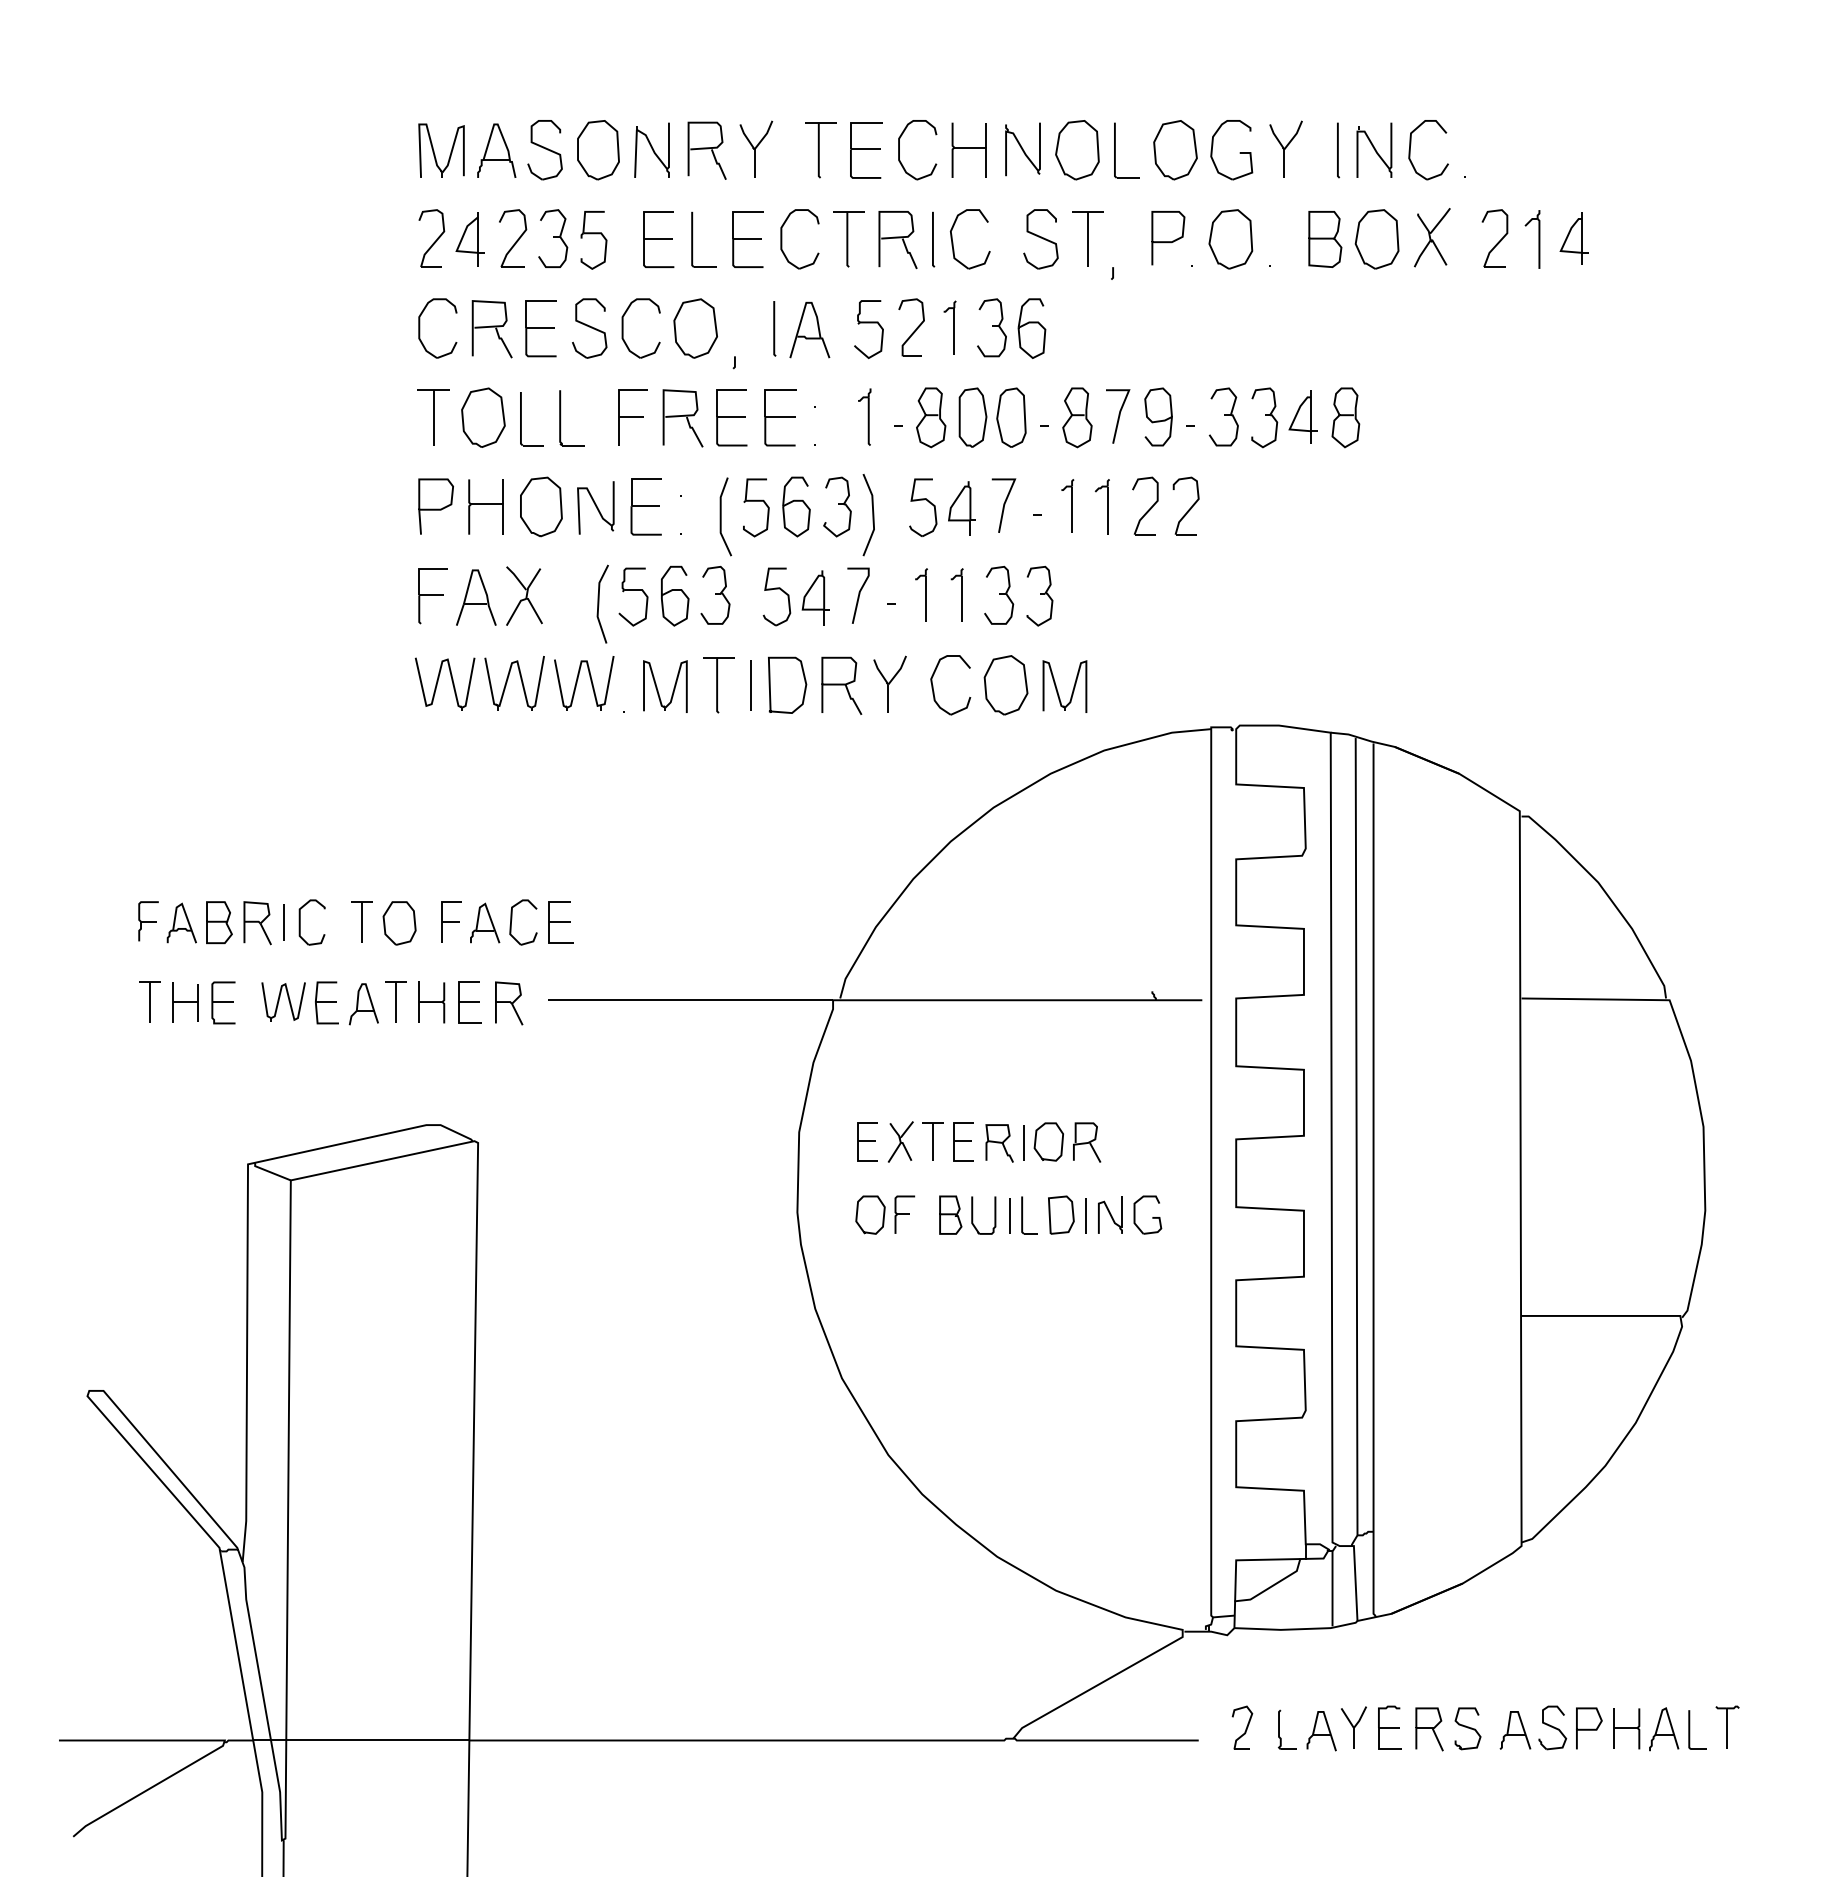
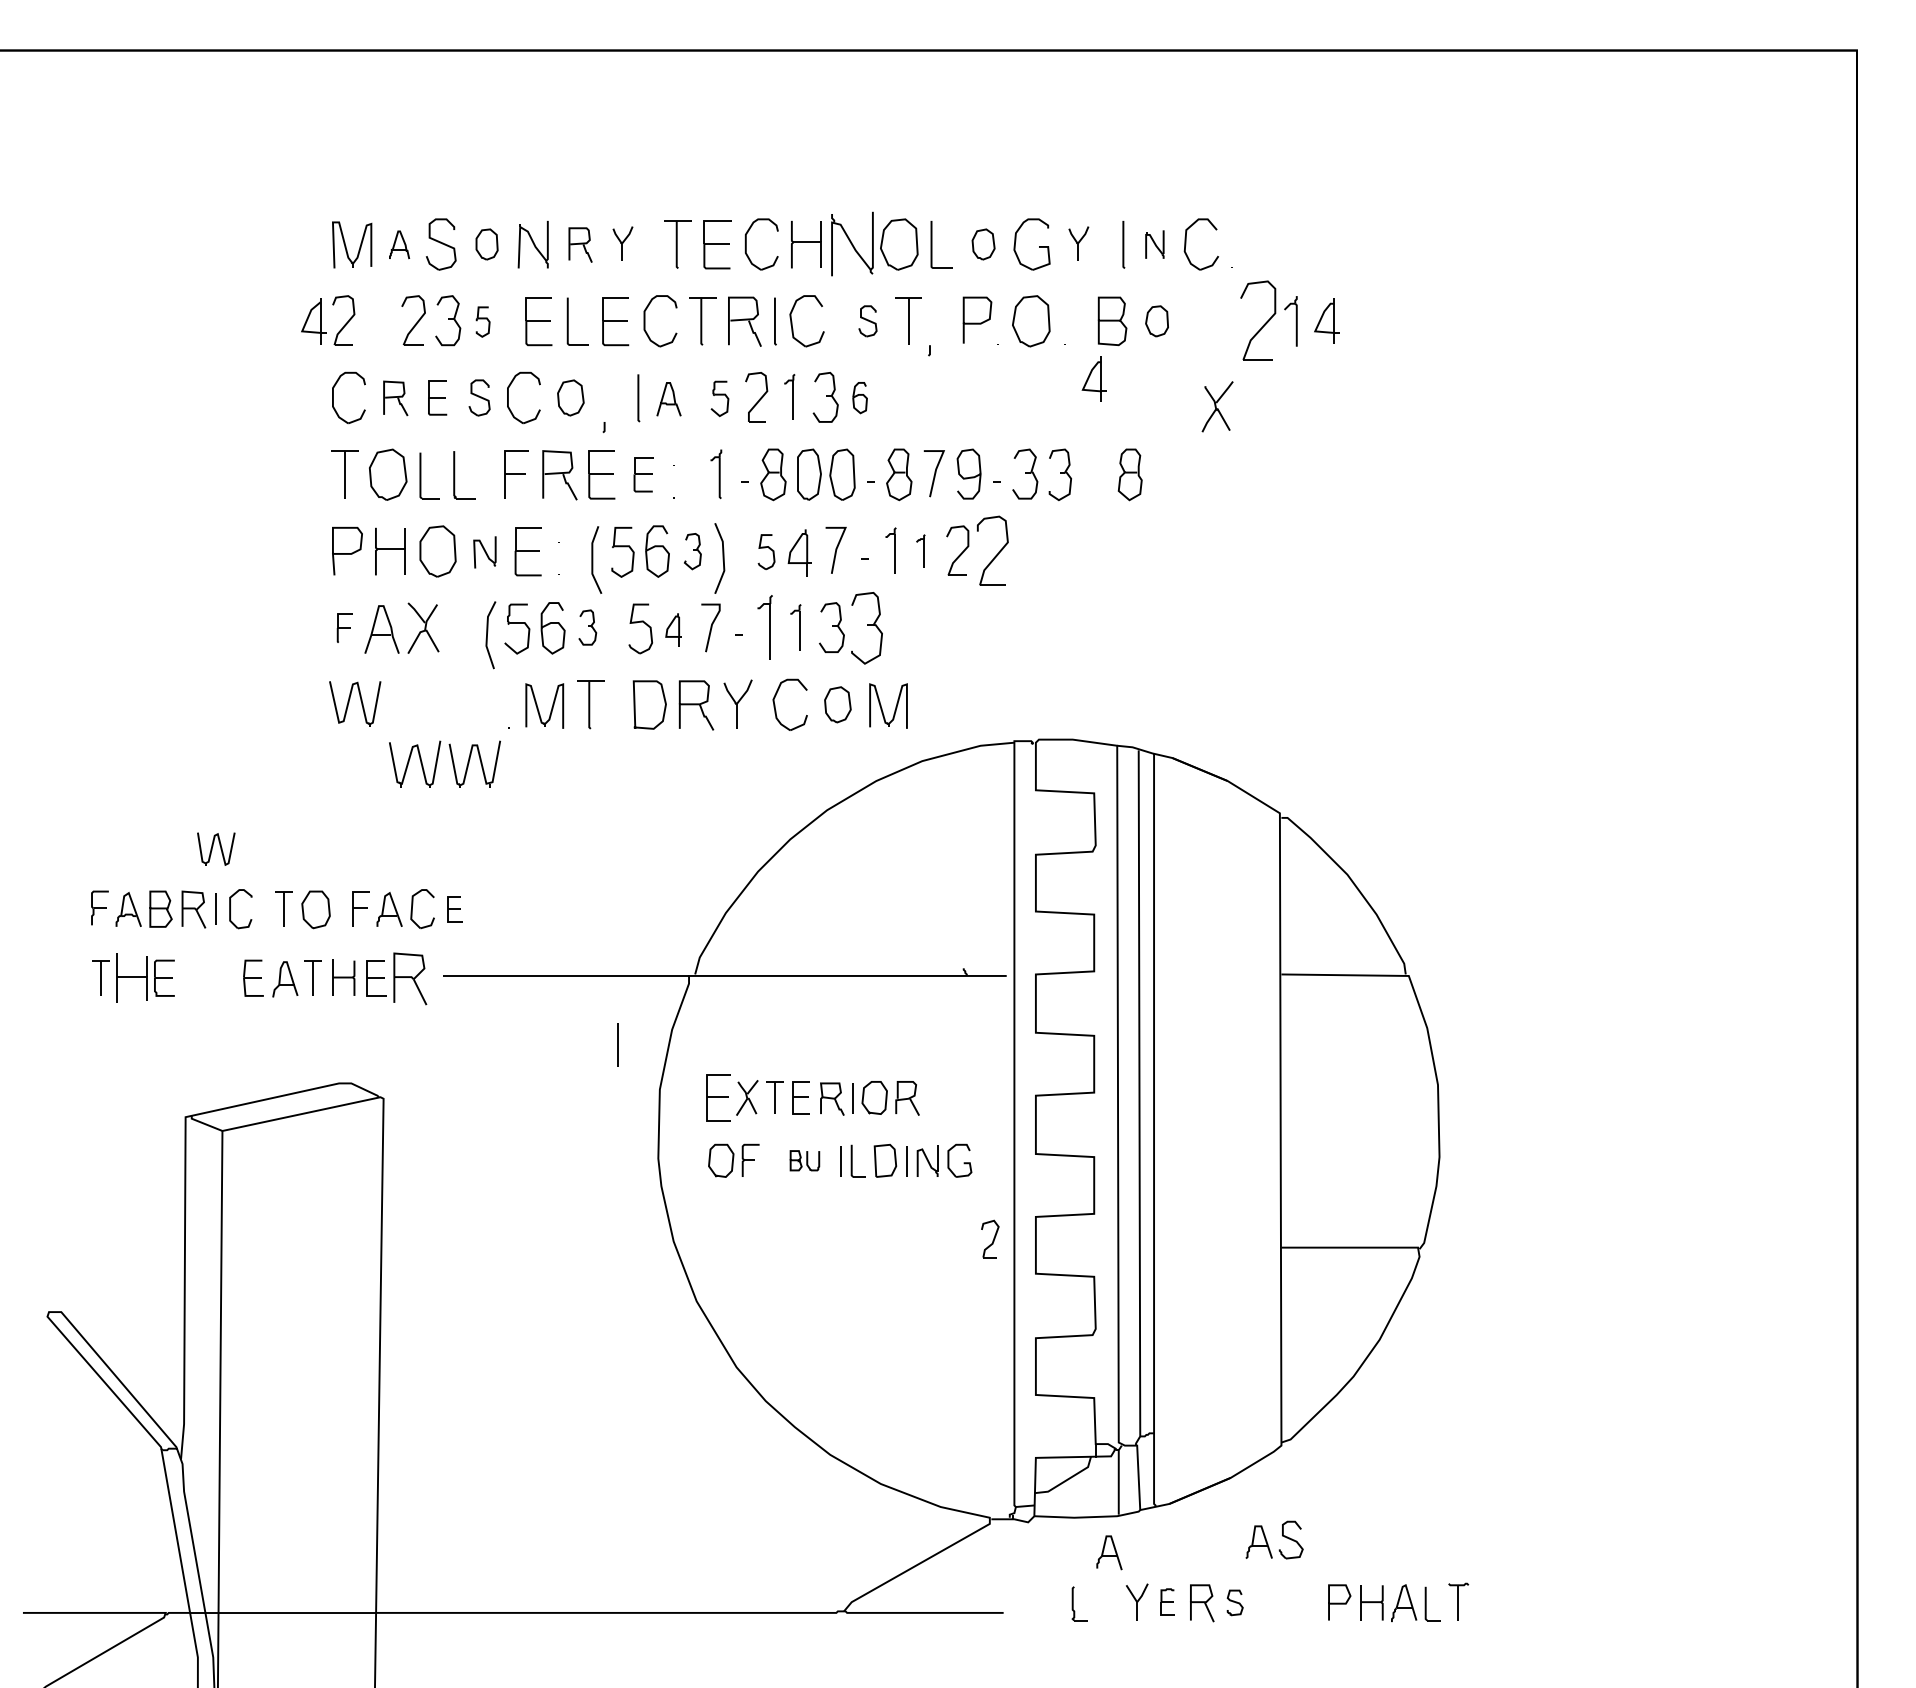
part: (755, 148) -> (622, 243), size x0.7
part: (1023, 148) -> (852, 243), size x1.4
part: (1285, 148) -> (1078, 243), size x0.7
part: (496, 150) -> (399, 244), size x0.6
part: (597, 150) -> (486, 244), size x0.6
part: (1175, 150) -> (983, 244), size x0.6
part: (1374, 150) -> (1154, 244), size x0.6
part: (706, 151) -> (580, 245), size x0.7
part: (1432, 237) -> (1217, 406), moved
part: (1494, 238) -> (1258, 320), size x1.6
part: (469, 239) -> (313, 321), moved
part: (593, 239) -> (482, 321), size x0.6
part: (1040, 239) -> (867, 321), size x0.6
part: (1376, 239) -> (1156, 321), size x0.6
part: (540, 327) -> (437, 397), size x0.7
part: (589, 327) -> (479, 397), size x0.7
part: (695, 327) -> (570, 397), size x0.7
part: (1031, 327) -> (859, 397), size x0.6
part: (491, 329) -> (395, 398), size x0.7
part: (868, 329) -> (719, 398), size x0.7
part: (809, 330) -> (668, 399), size x0.7
part: (1301, 416) -> (1093, 378), moved
part: (780, 417) -> (643, 474), size x0.7
part: (1102, 505) -> (920, 550), size x0.7
part: (1185, 505) -> (992, 550), size x1.4
part: (837, 506) -> (692, 551), size x0.7
part: (923, 506) -> (766, 551), size x0.7
part: (595, 508) -> (484, 552), size x0.7
part: (715, 595) -> (587, 627), size x0.7
part: (920, 595) -> (764, 627), size x1.4
part: (432, 596) -> (344, 628), size x0.6
part: (1039, 596) -> (866, 628), size x1.4
part: (815, 597) -> (673, 629), size x0.7
part: (540, 682) -> (437, 763), moved
line: (749, 684) -> (617, 1044), moved
part: (1005, 684) -> (837, 704), size x0.7
part: (560, 922) -> (454, 909), size x0.7
part: (283, 1000) -> (216, 848), moved
part: (185, 1003) -> (131, 978), size x1.4
part: (509, 1003) -> (410, 978), size x1.4
part: (867, 1141) -> (718, 1097), size x1.4
part: (967, 1214) -> (804, 1160), size x0.6
part: (1242, 1727) -> (990, 1238), moved
part: (1389, 1727) -> (1167, 1601), size x0.7
part: (1467, 1728) -> (1234, 1602), size x0.7
part: (1525, 1729) -> (1267, 1541), moved
part: (1321, 1730) -> (1109, 1552), moved

